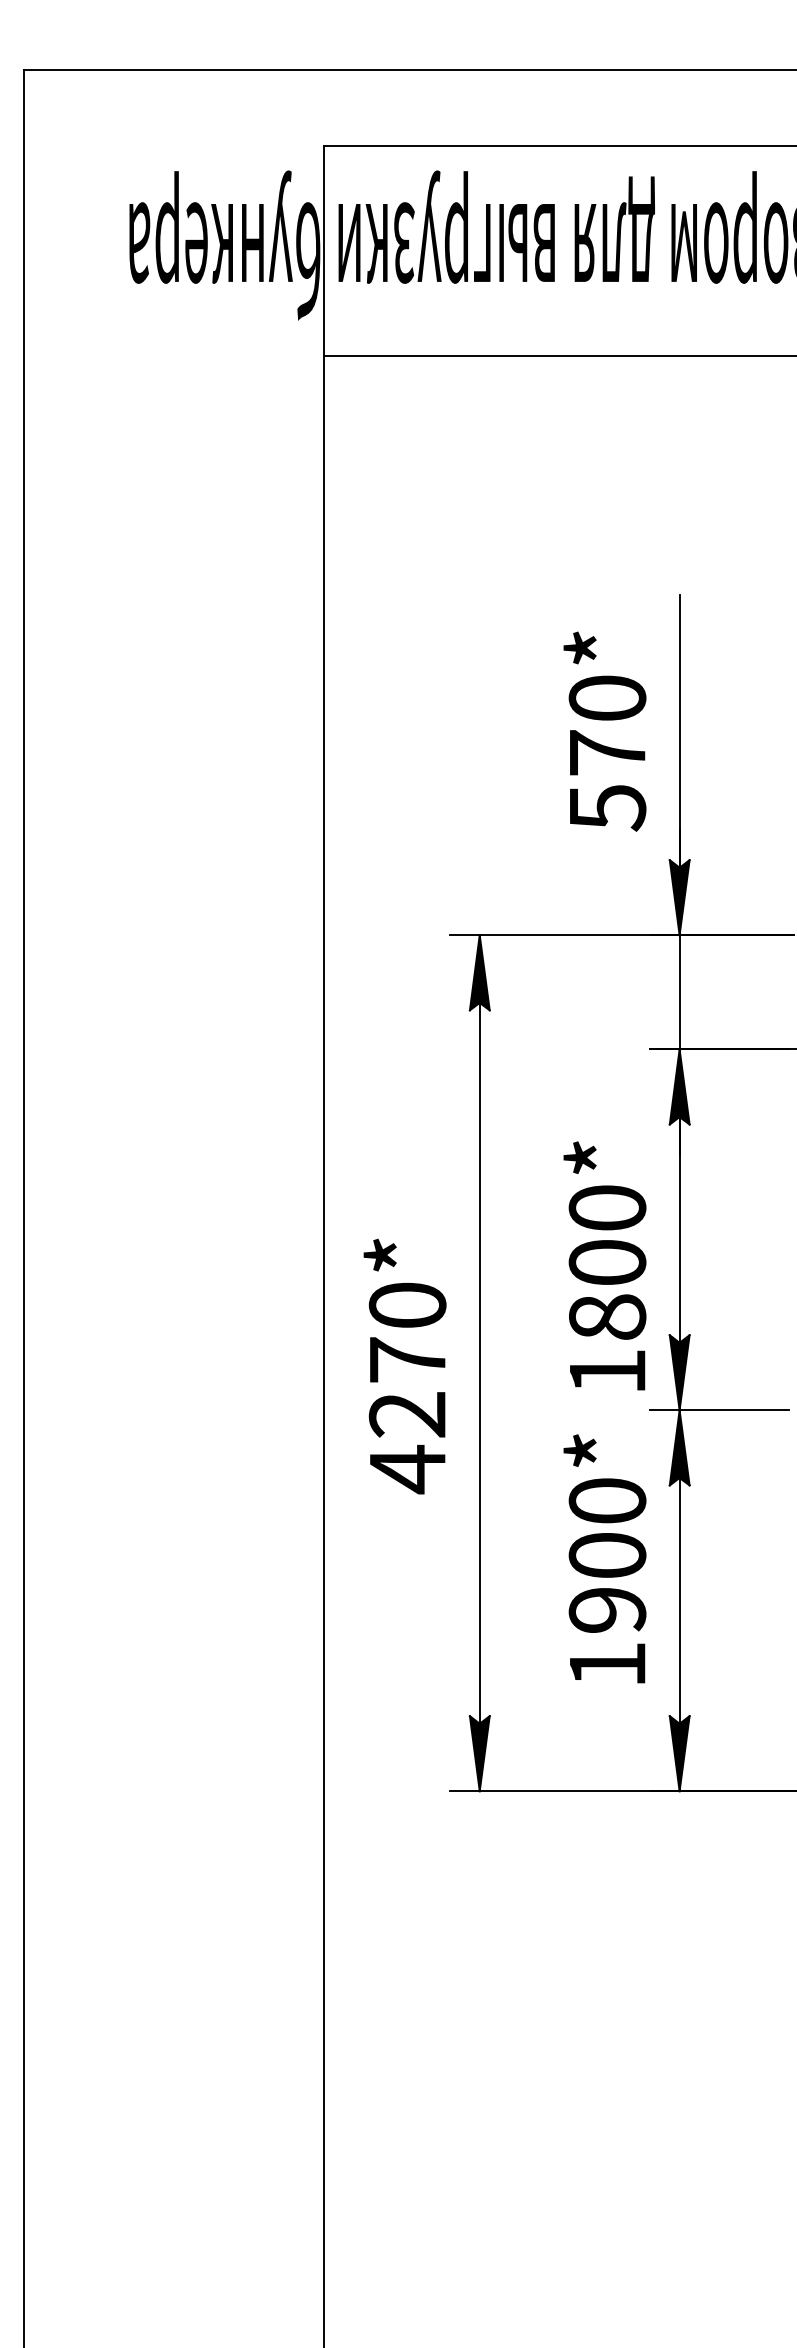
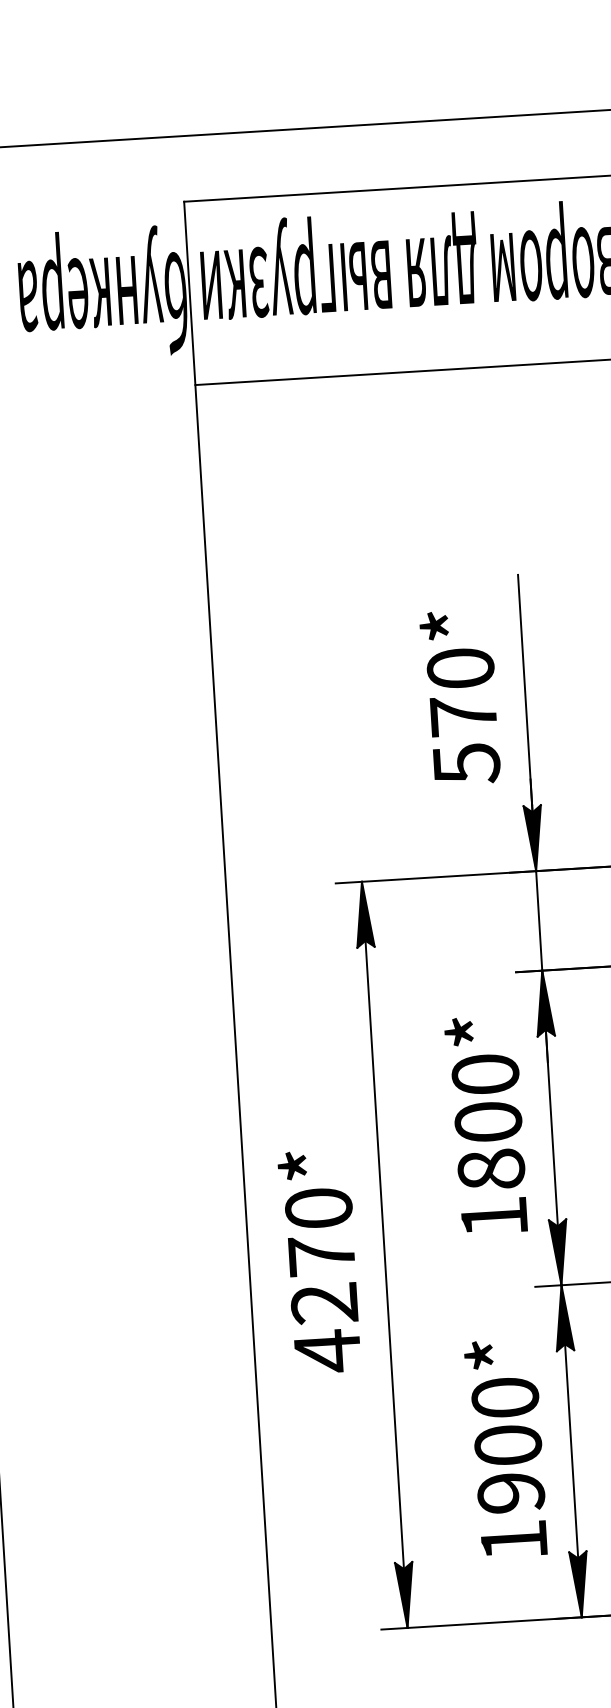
text: (604, 1265) -> (485, 1124), moved
text: (604, 1558) -> (505, 1448), moved

